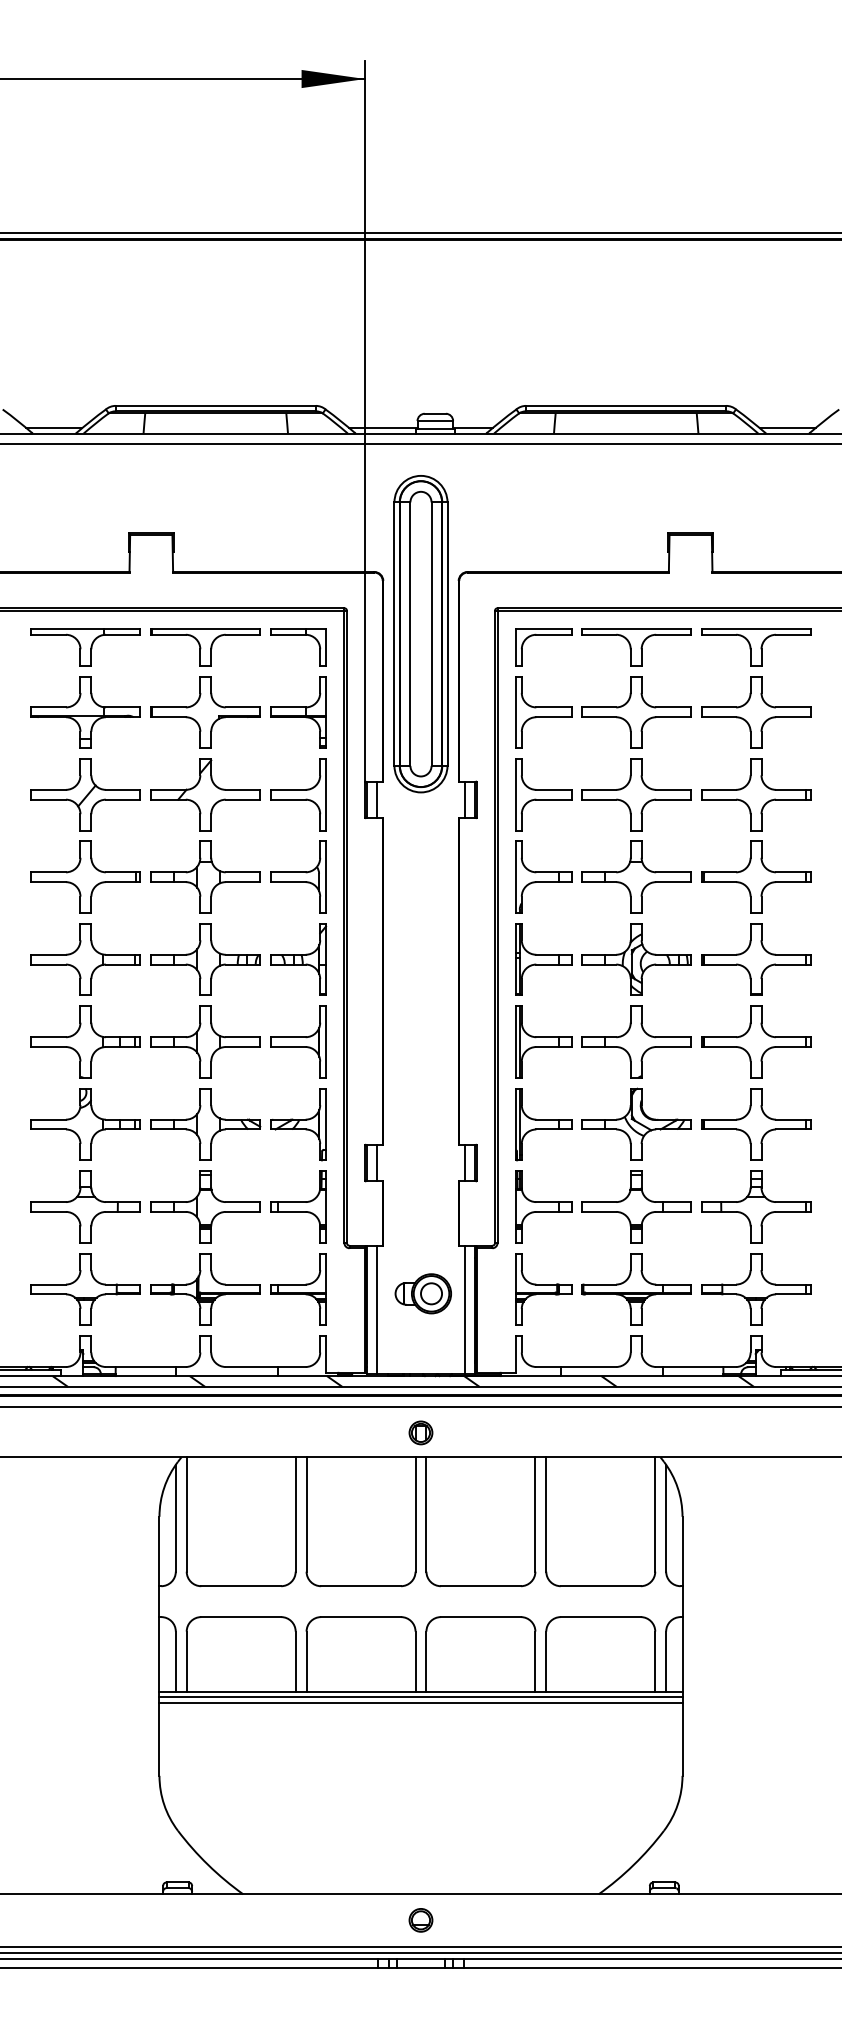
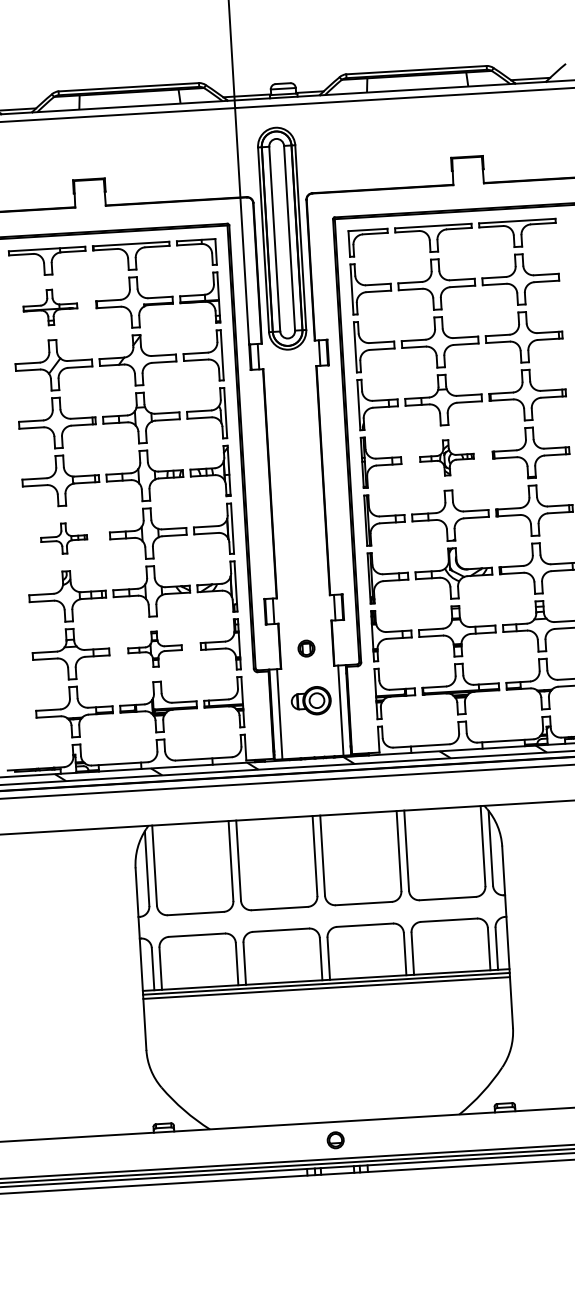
part: (85, 712) -> (50, 307), size x0.7
part: (636, 959) -> (446, 457), size x0.7
part: (85, 1041) -> (63, 538), size x0.6
part: (205, 1206) -> (154, 648), size x0.7
part: (420, 1432) -> (306, 648), moved

